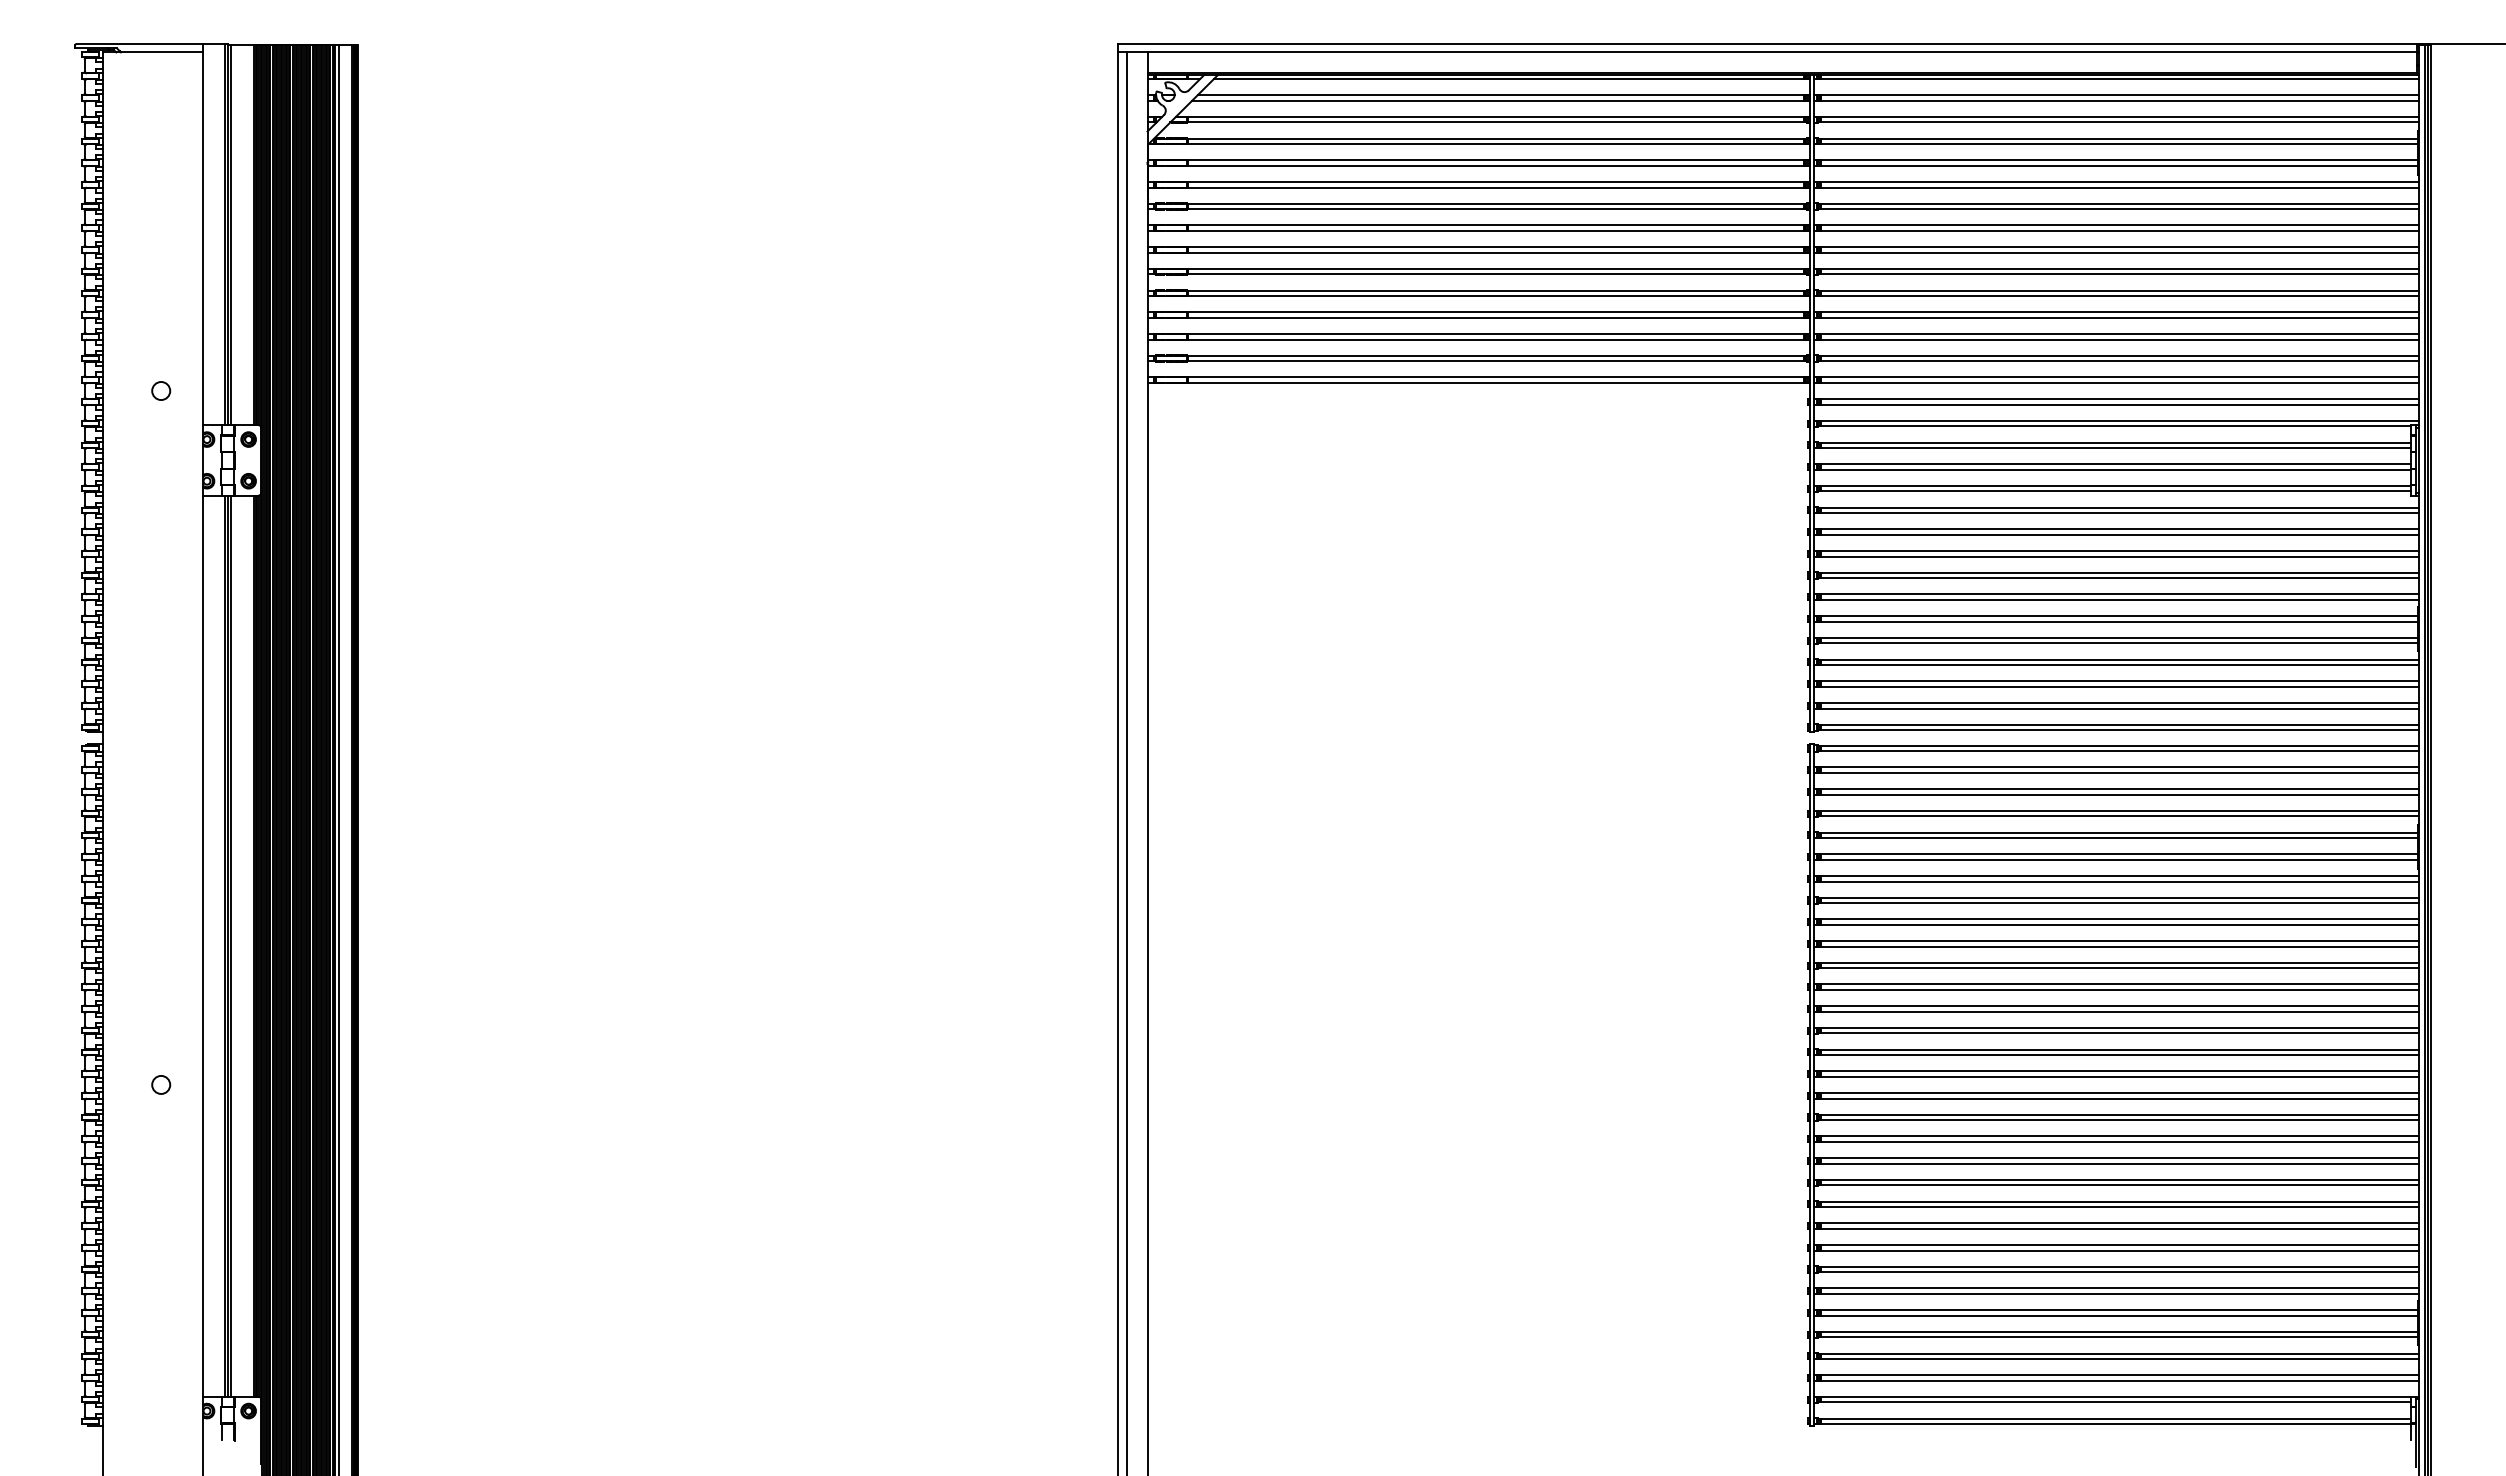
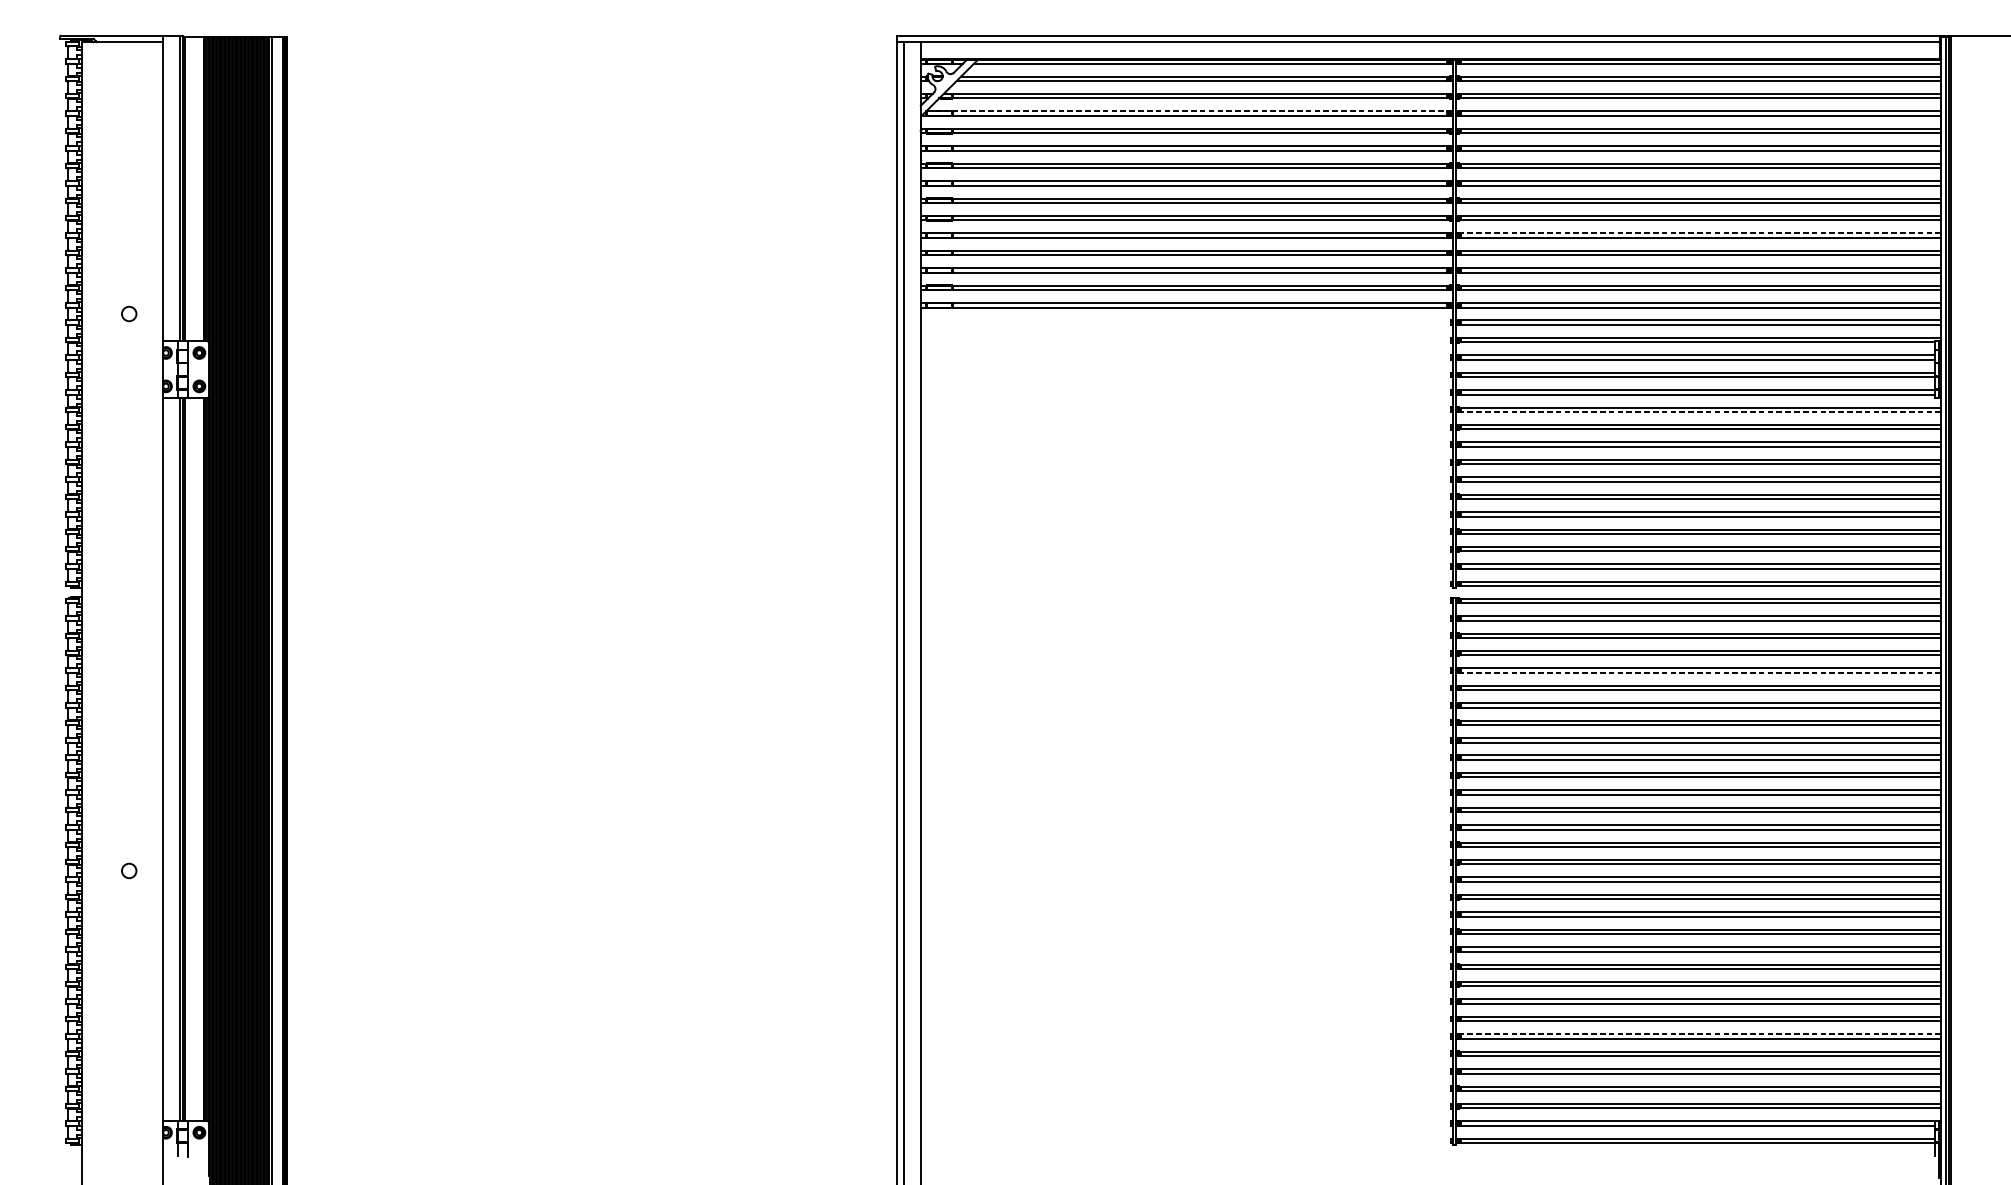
line: (1481, 138) -> (1188, 111), solid -> dashed
line: (2118, 290) -> (1700, 233), solid -> dashed
line: (2118, 513) -> (1700, 412), solid -> dashed
line: (2118, 838) -> (1700, 673), solid -> dashed
line: (2118, 1288) -> (1700, 1034), solid -> dashed

